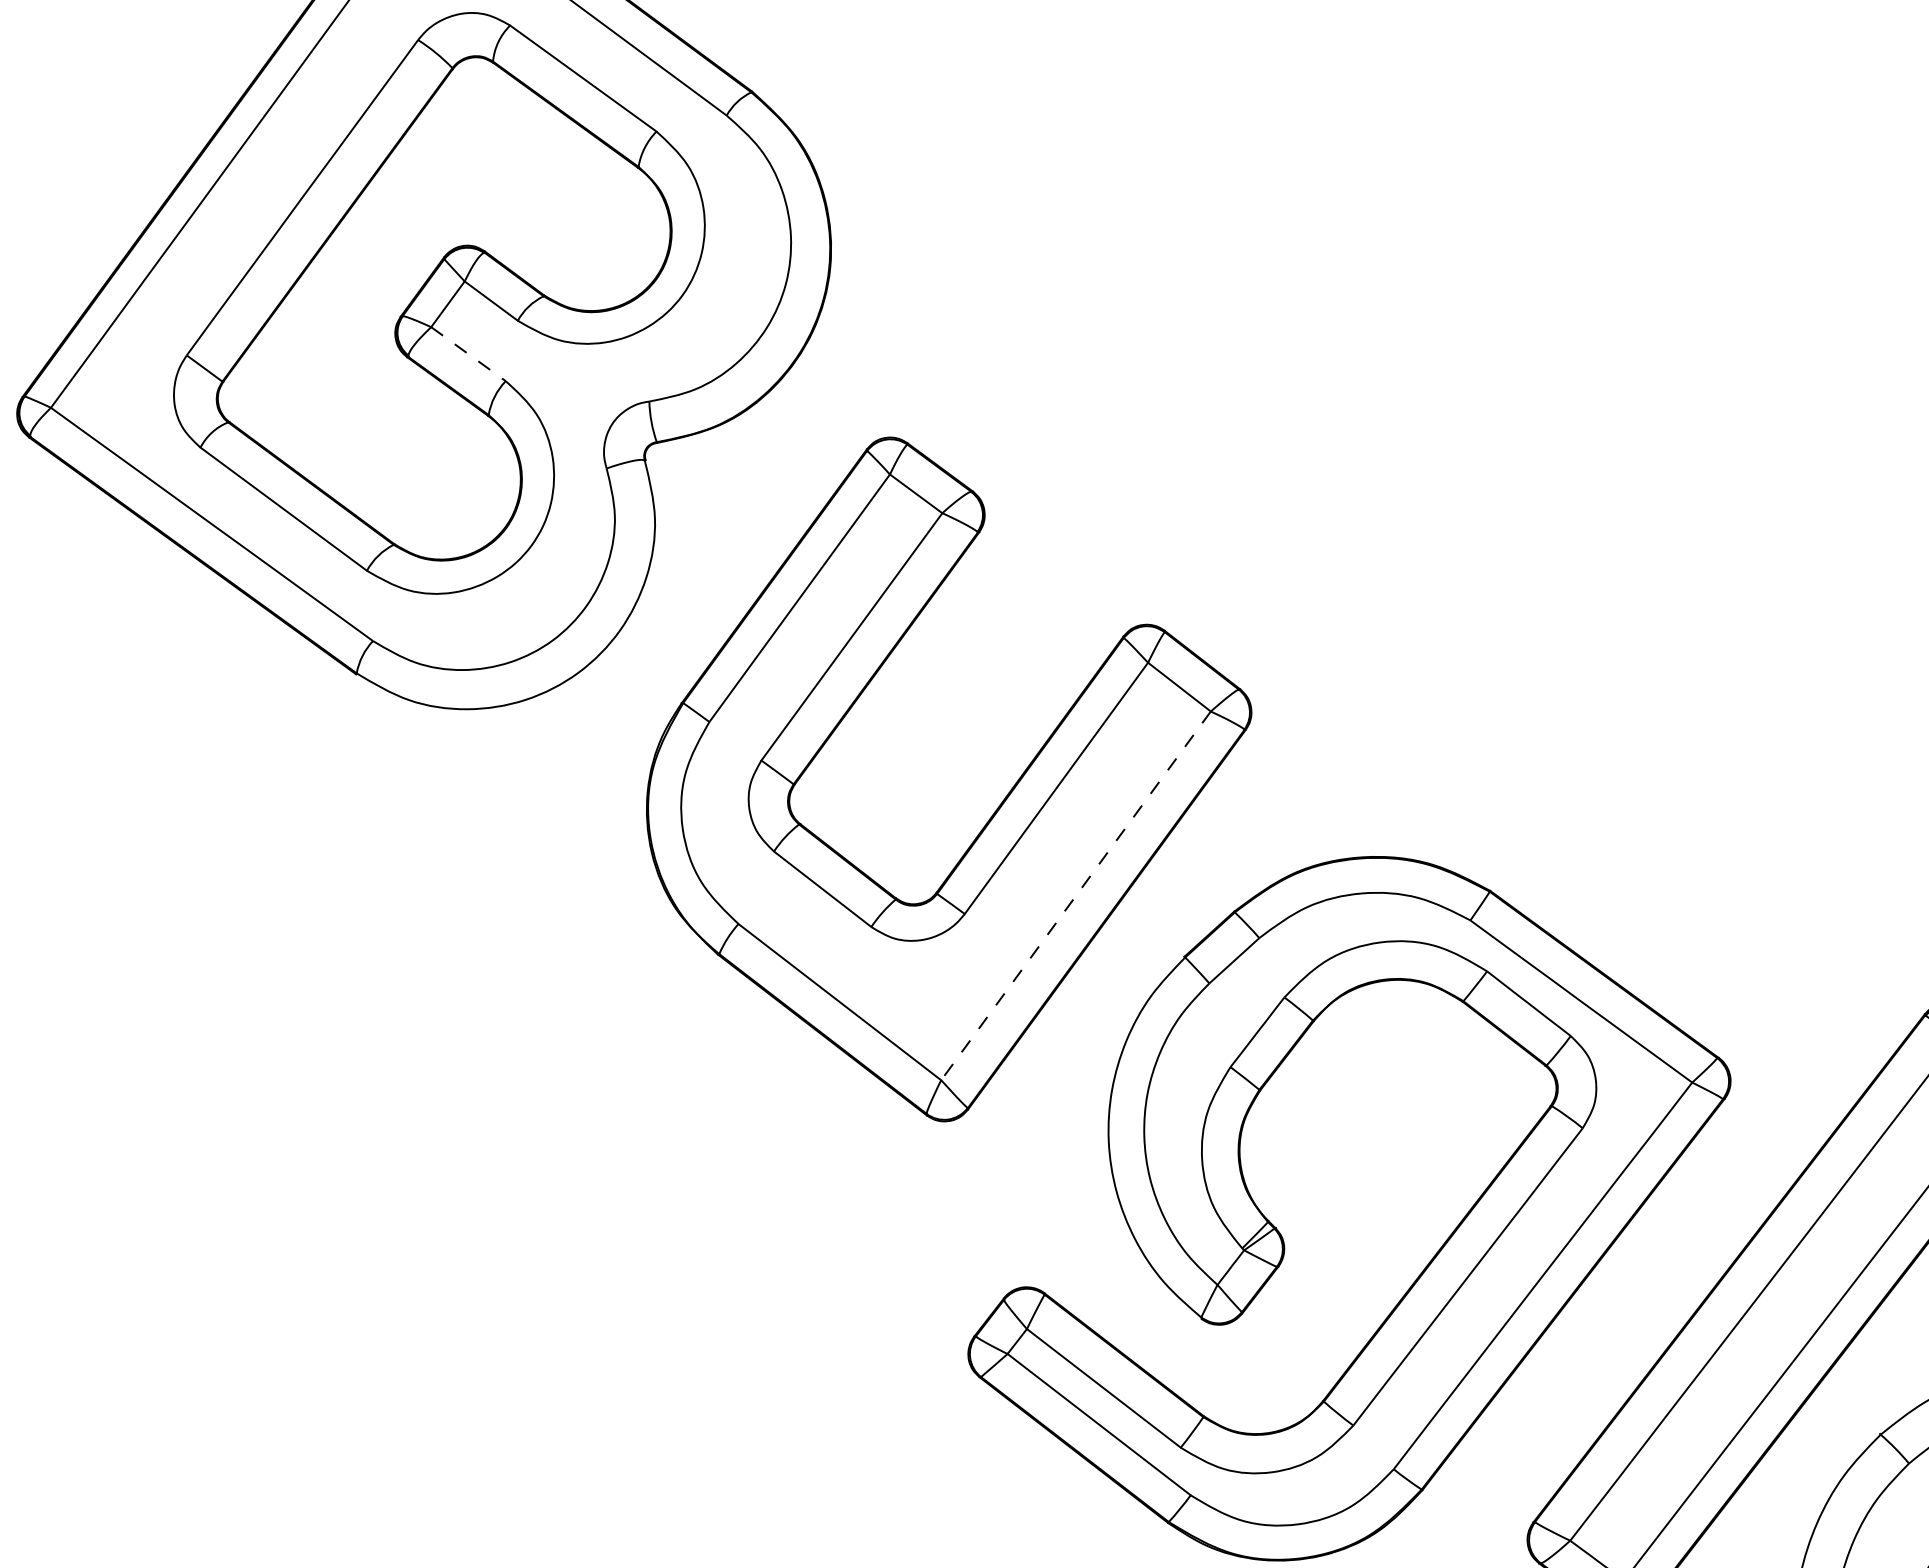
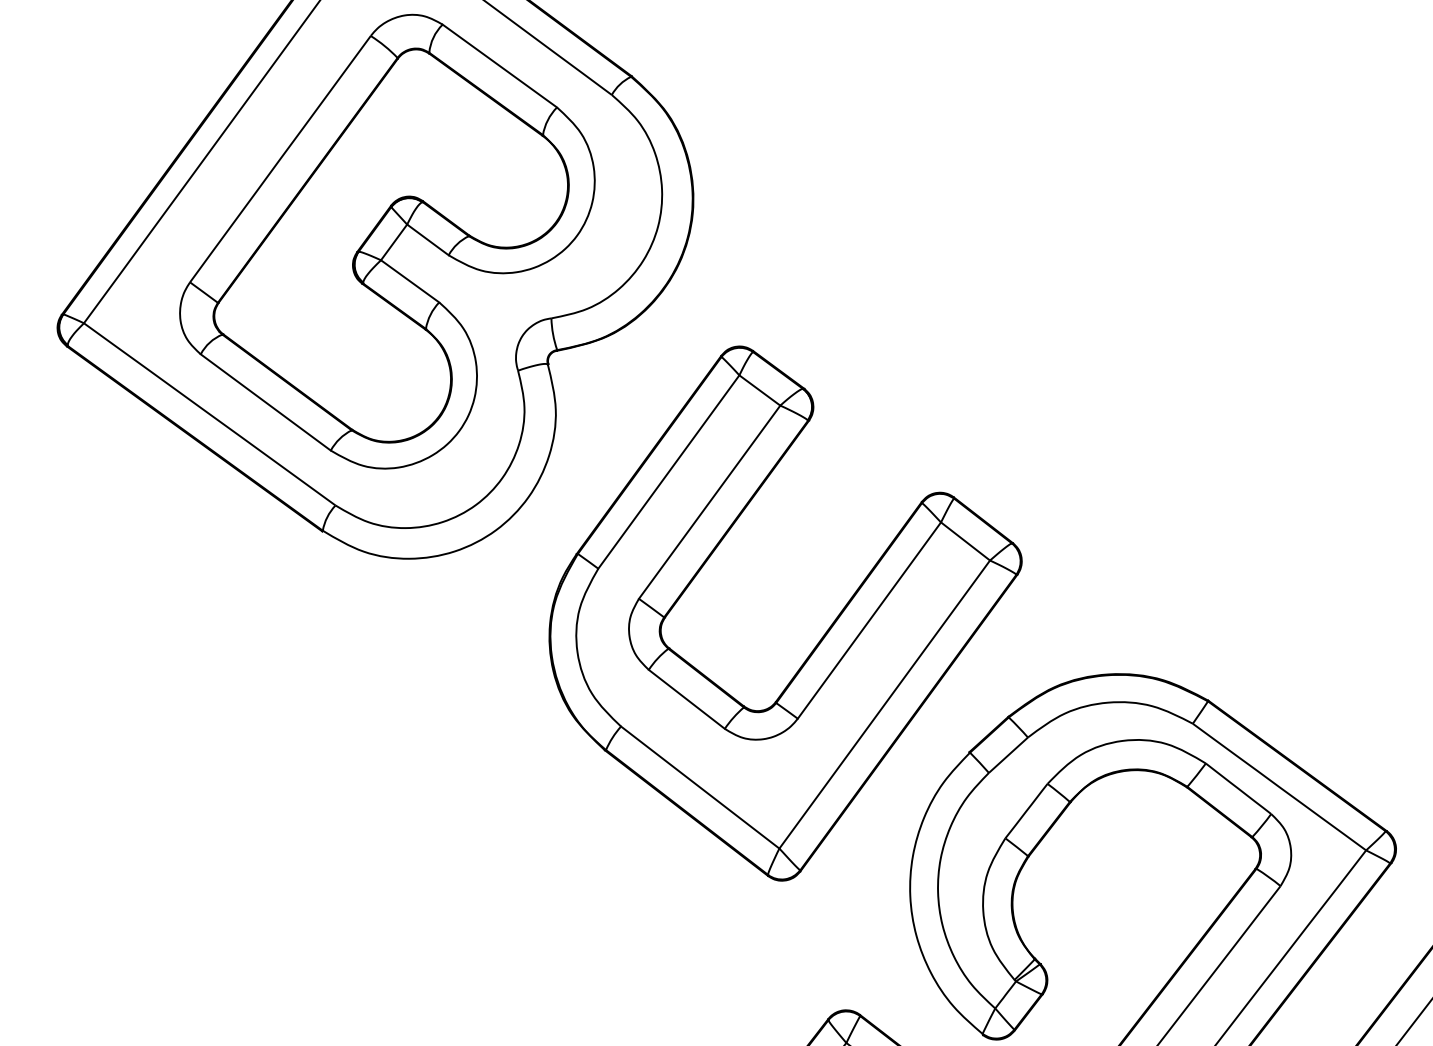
line: (468, 354) -> (410, 281), dashed -> solid
line: (1075, 896) -> (884, 705), dashed -> solid

